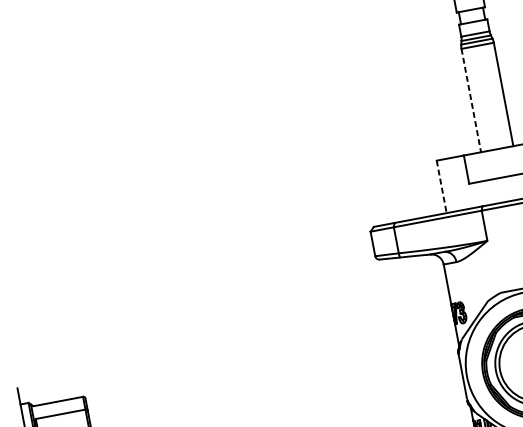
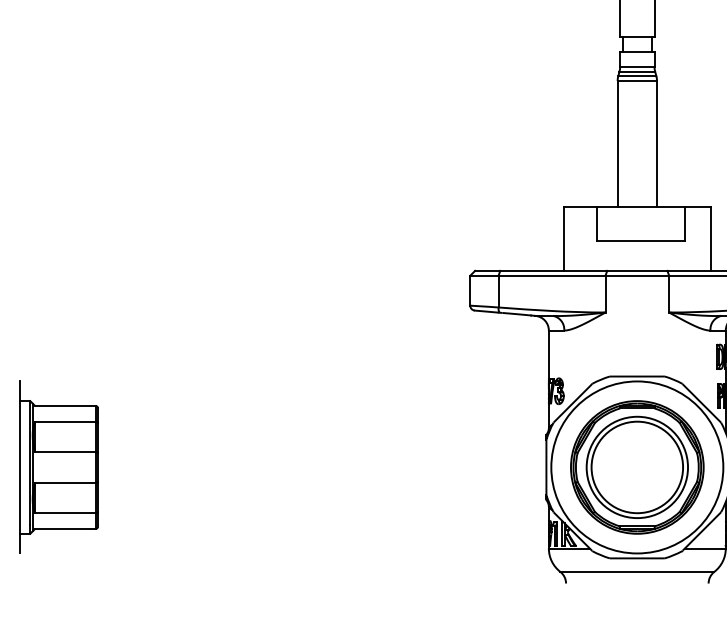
line: (471, 100) -> (617, 144), dashed -> solid
line: (441, 186) -> (563, 238), dashed -> solid

